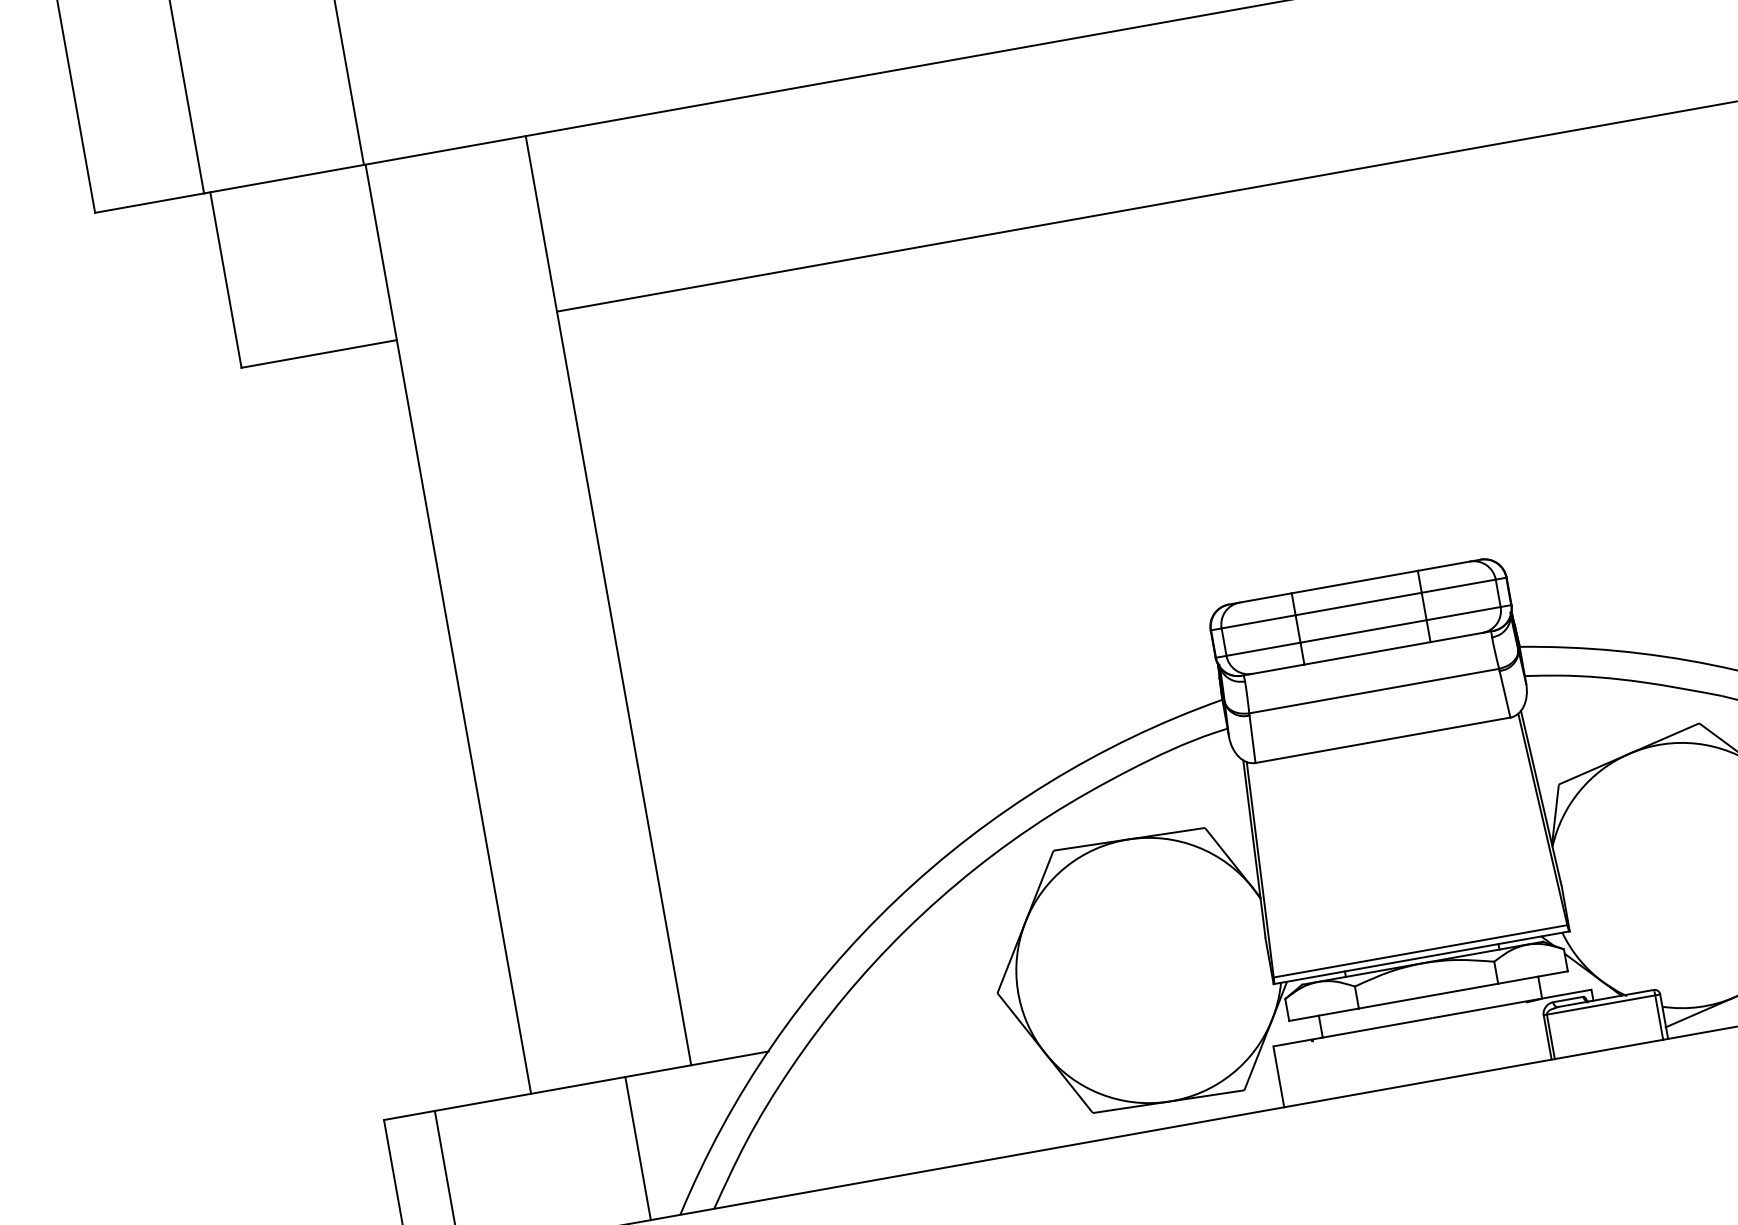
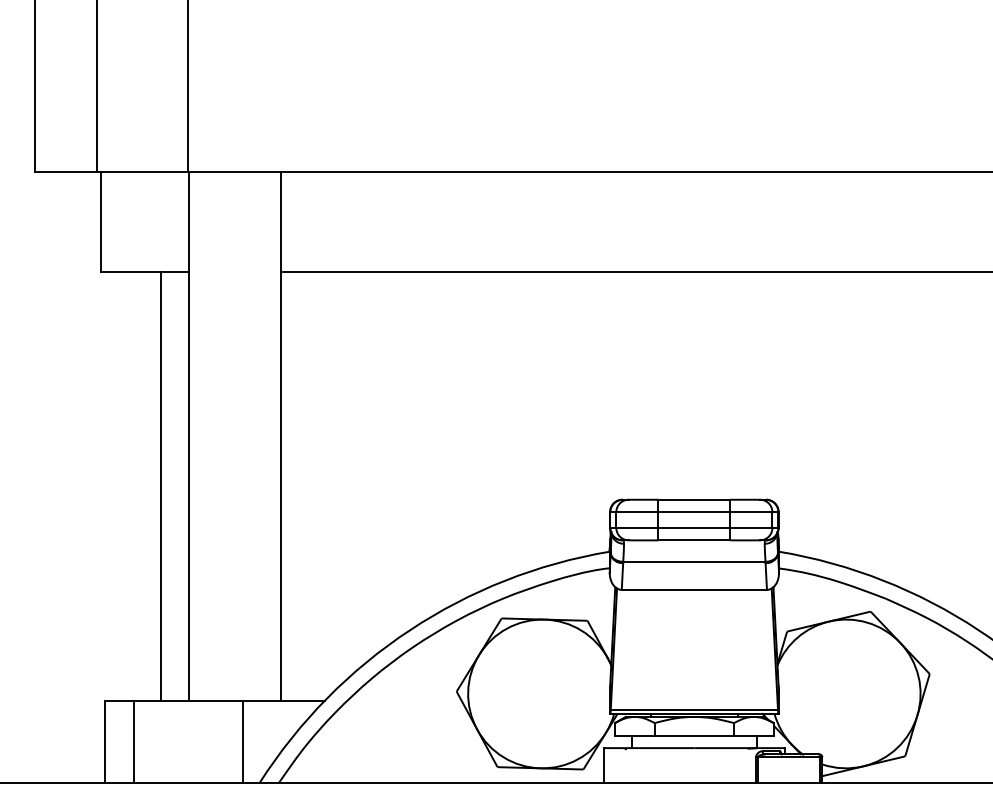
line: (415, 725) -> (161, 486), added

